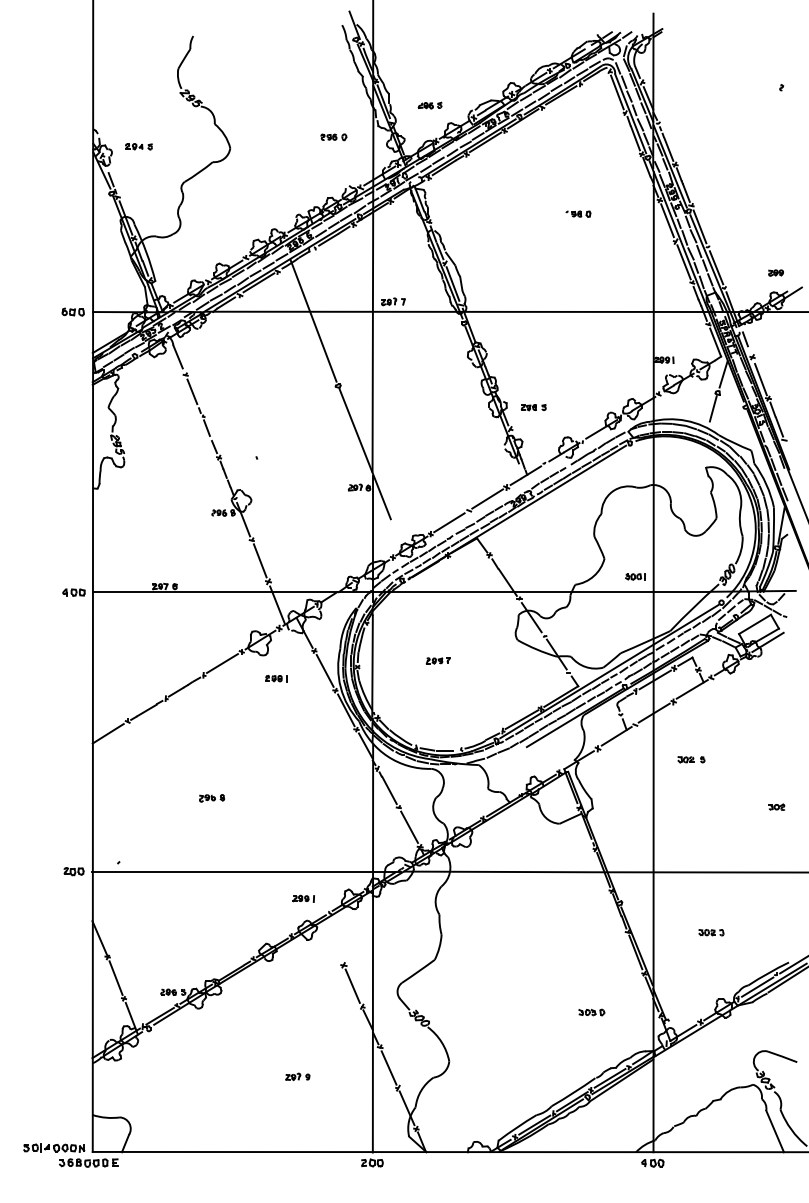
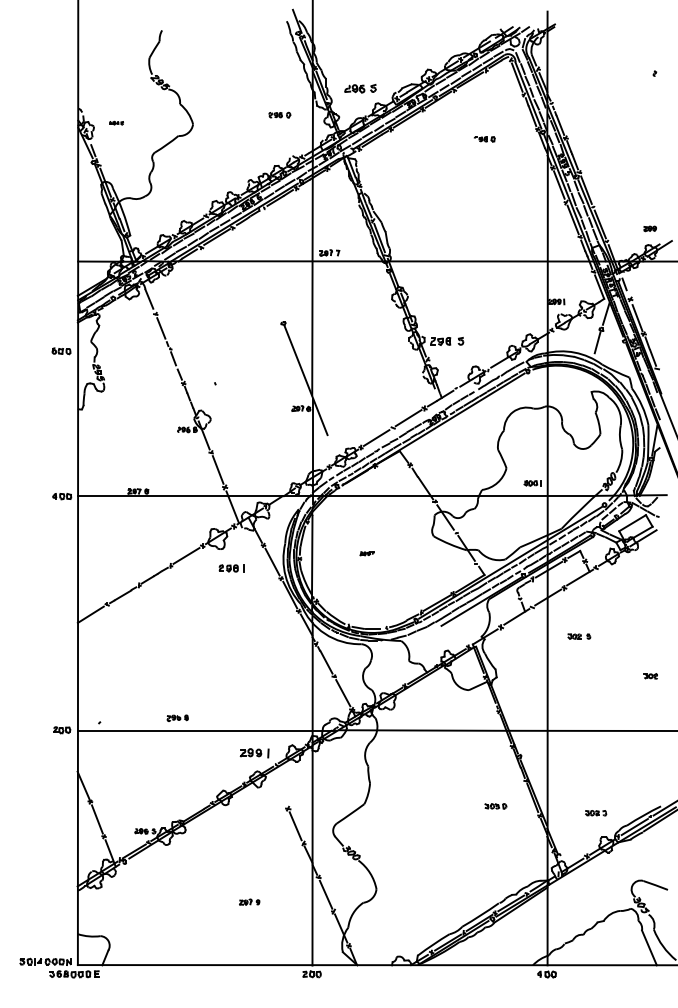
part: (429, 105) -> (359, 88), size x1.6
part: (138, 146) -> (116, 122), size x0.6
part: (578, 213) -> (484, 138), moved
part: (72, 311) -> (60, 350), moved
line: (313, 320) -> (262, 268), removed
part: (533, 407) -> (447, 341), size x1.6
part: (437, 660) -> (366, 553), size x0.7
part: (276, 678) -> (231, 568), size x1.4
part: (211, 798) -> (177, 718), moved
part: (303, 898) -> (254, 752), size x1.6
part: (711, 932) -> (596, 813), moved
part: (591, 1012) -> (495, 806), moved

